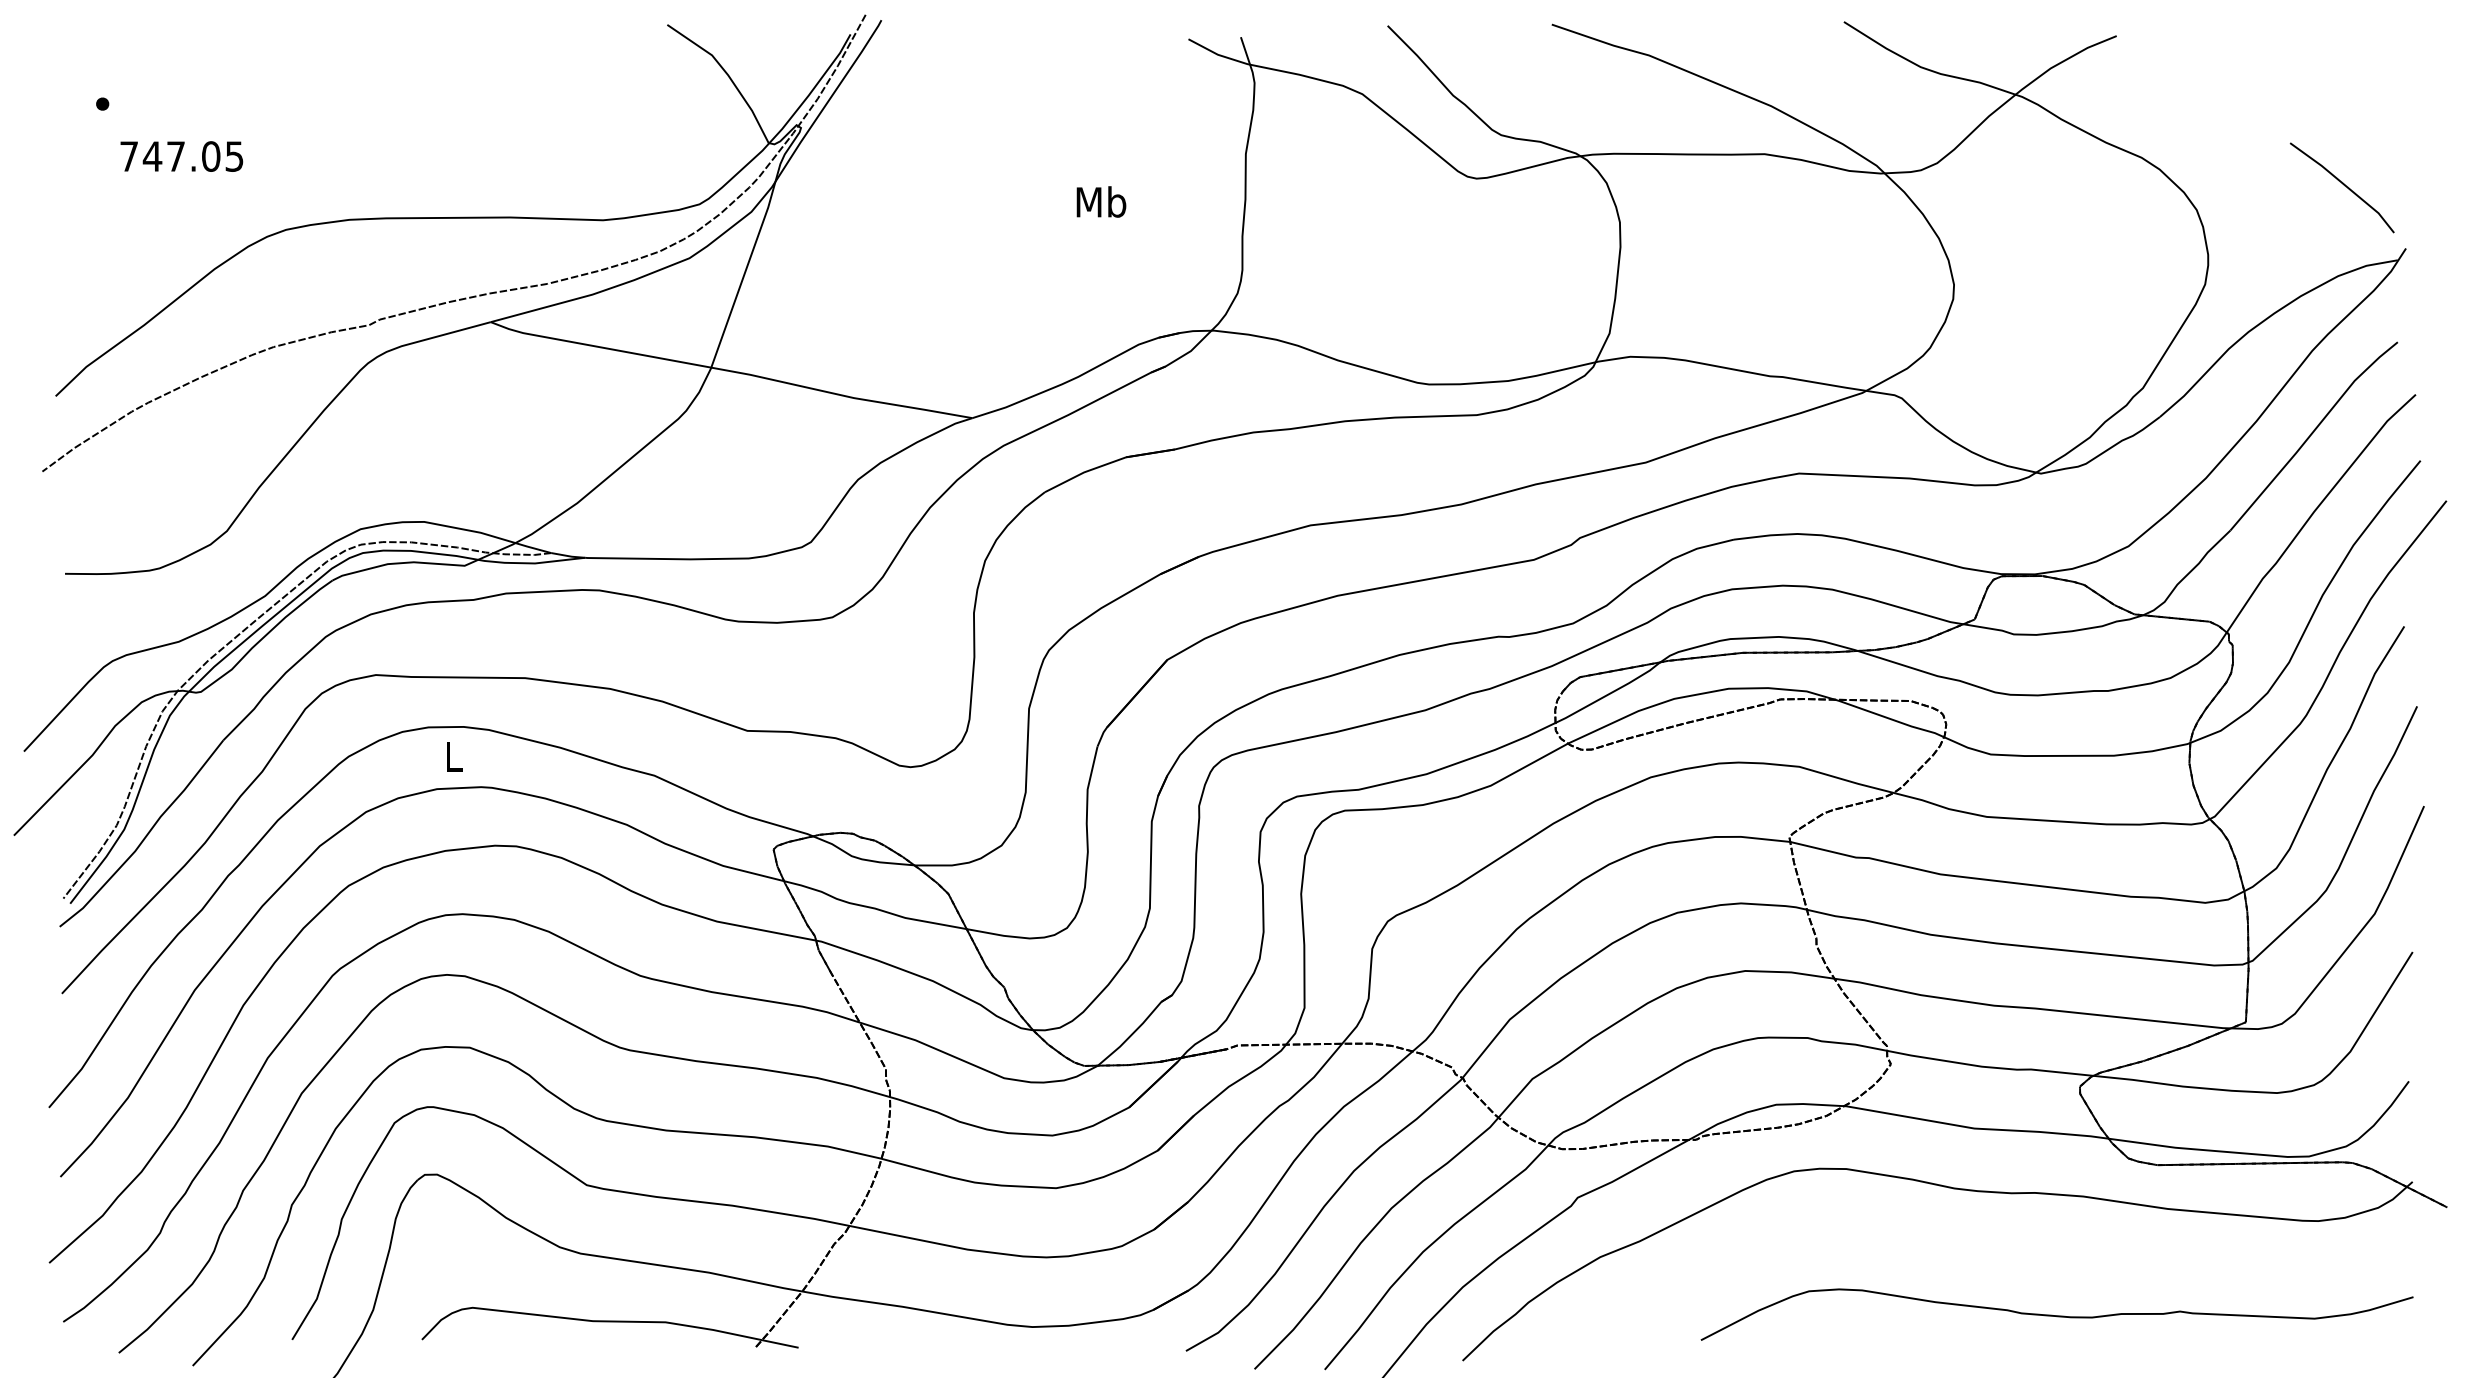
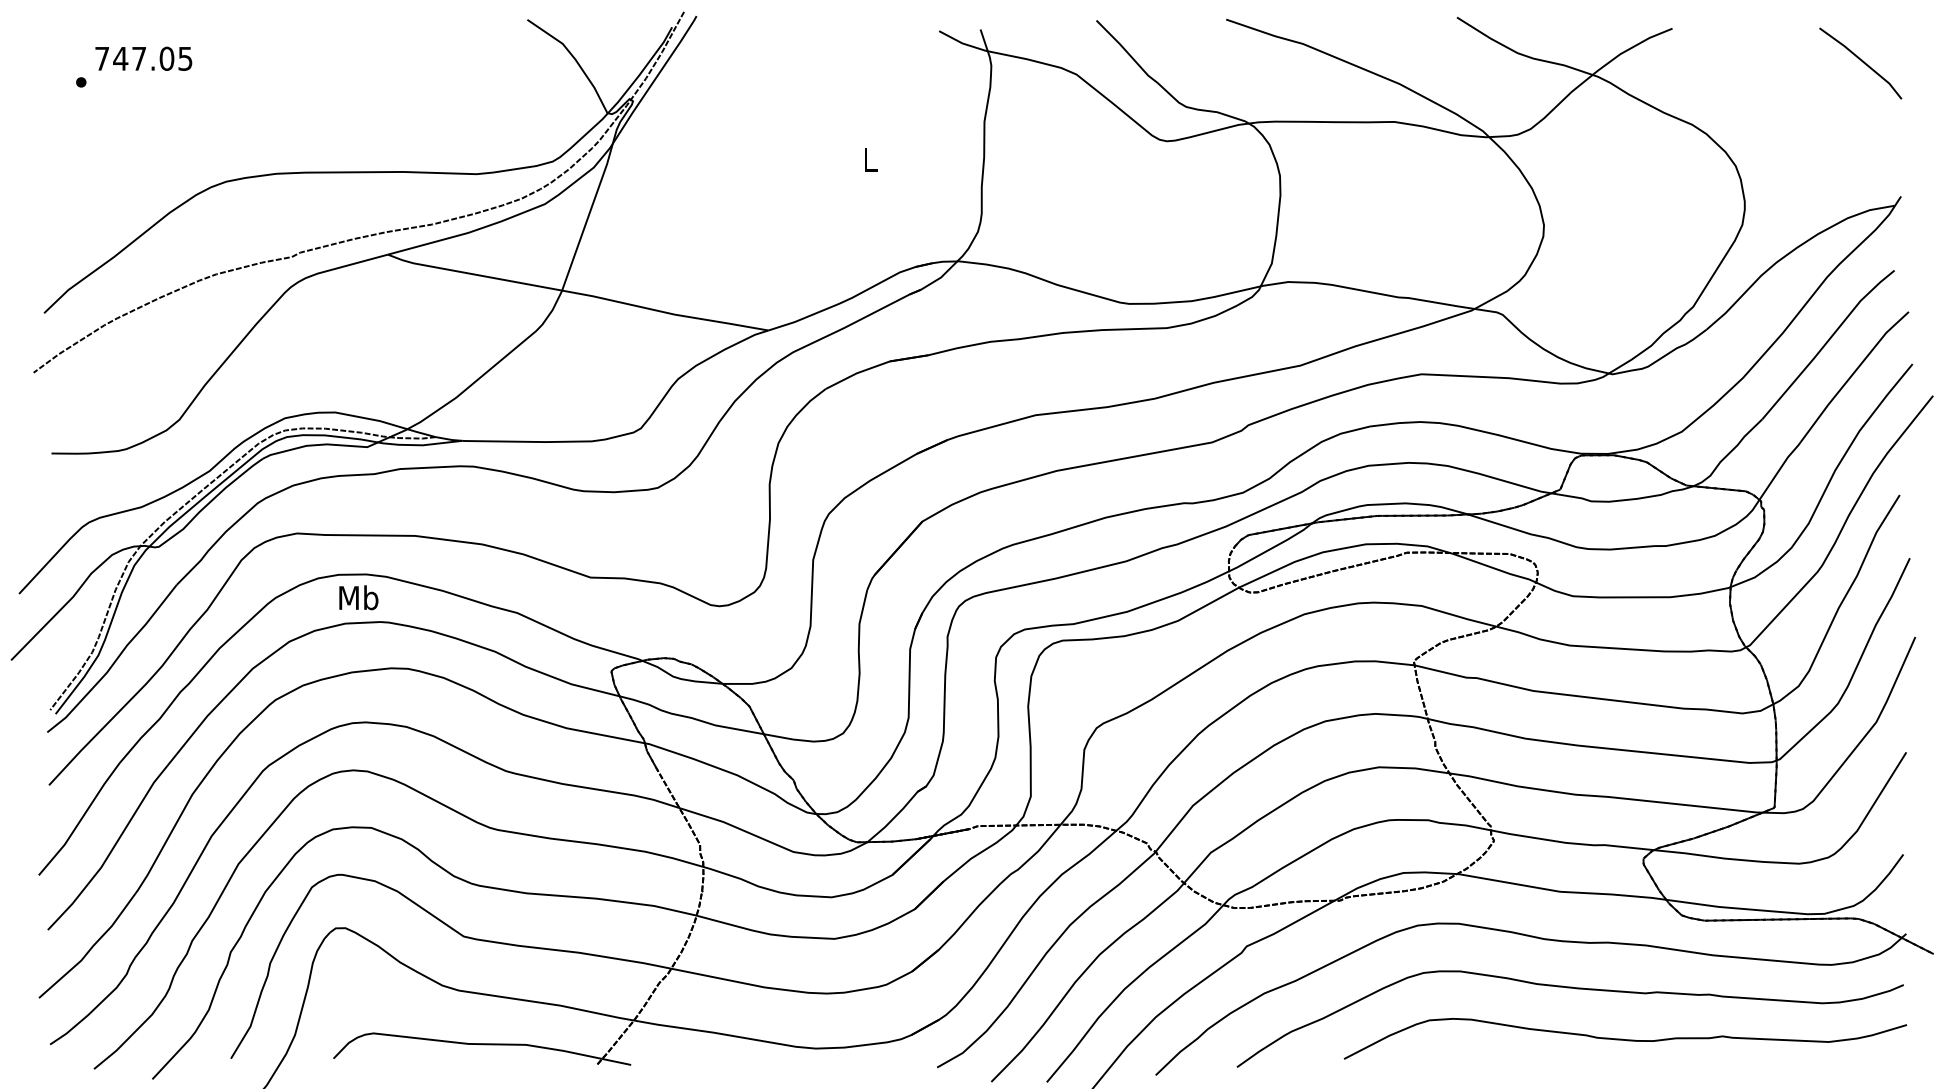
text: (181, 156) -> (143, 58), moved
line: (2343, 185) -> (1861, 61), moved
text: (1101, 201) -> (870, 159), Mb -> L
text: (453, 756) -> (358, 597), L -> Mb
curve: (1995, 1252) -> (1576, 989), added

